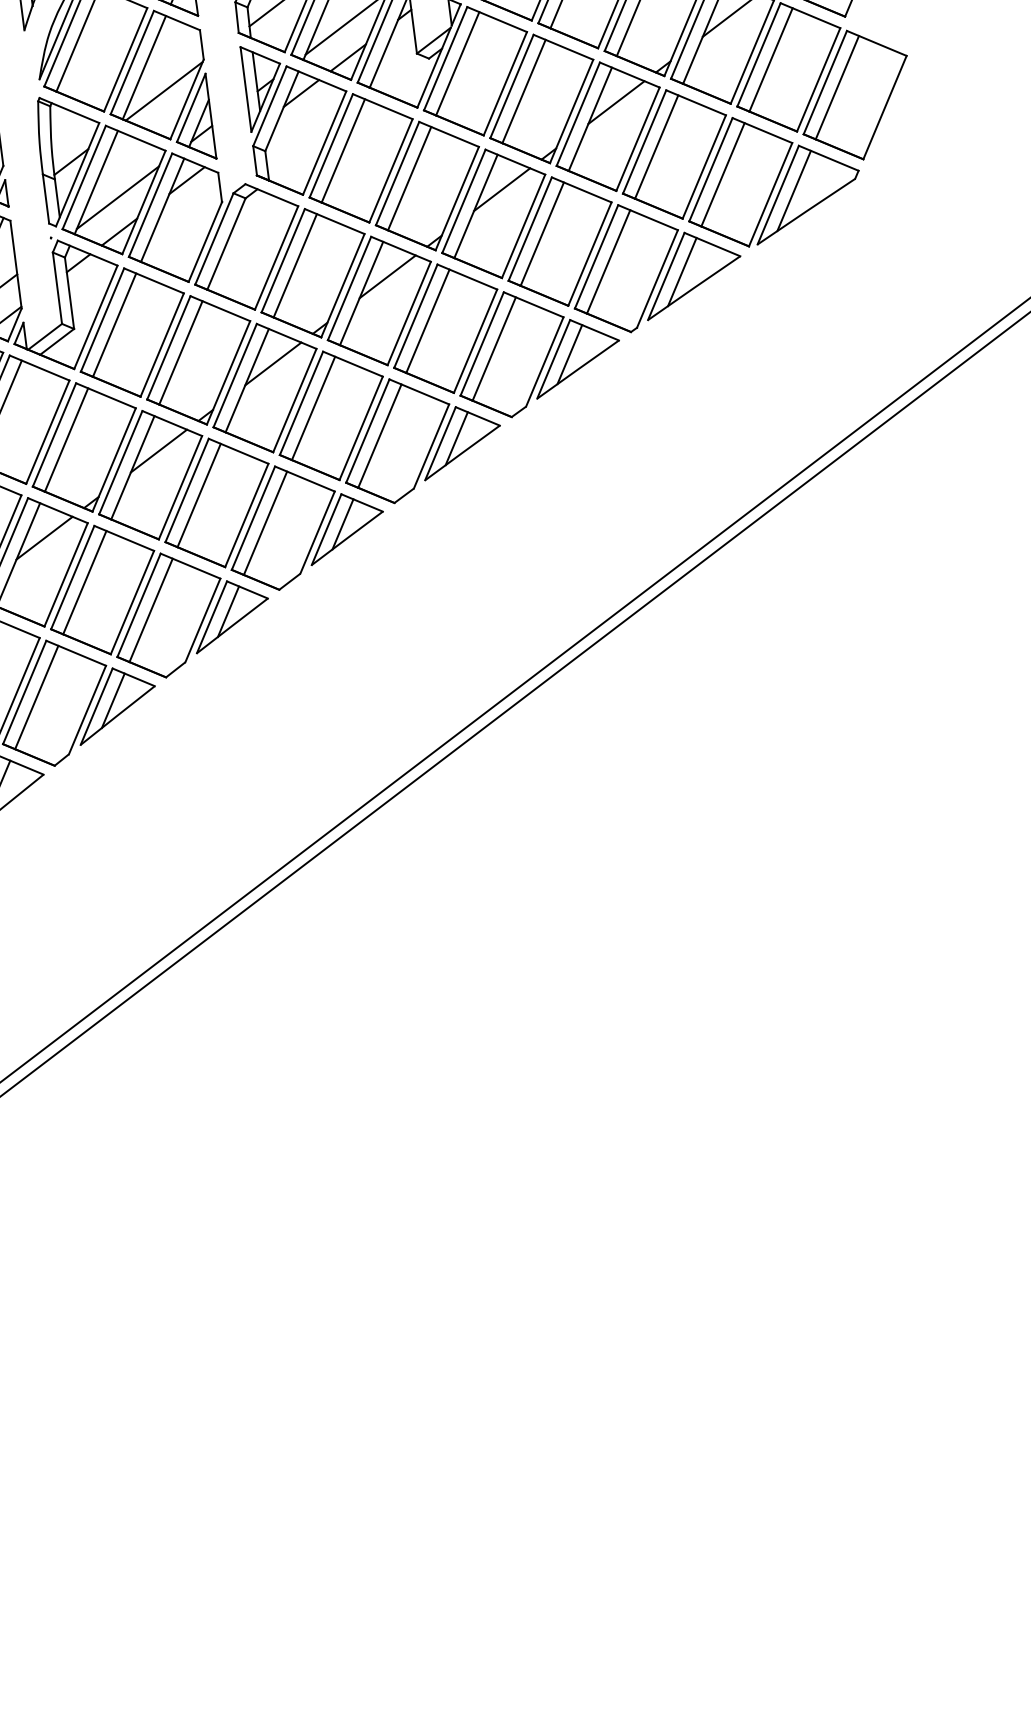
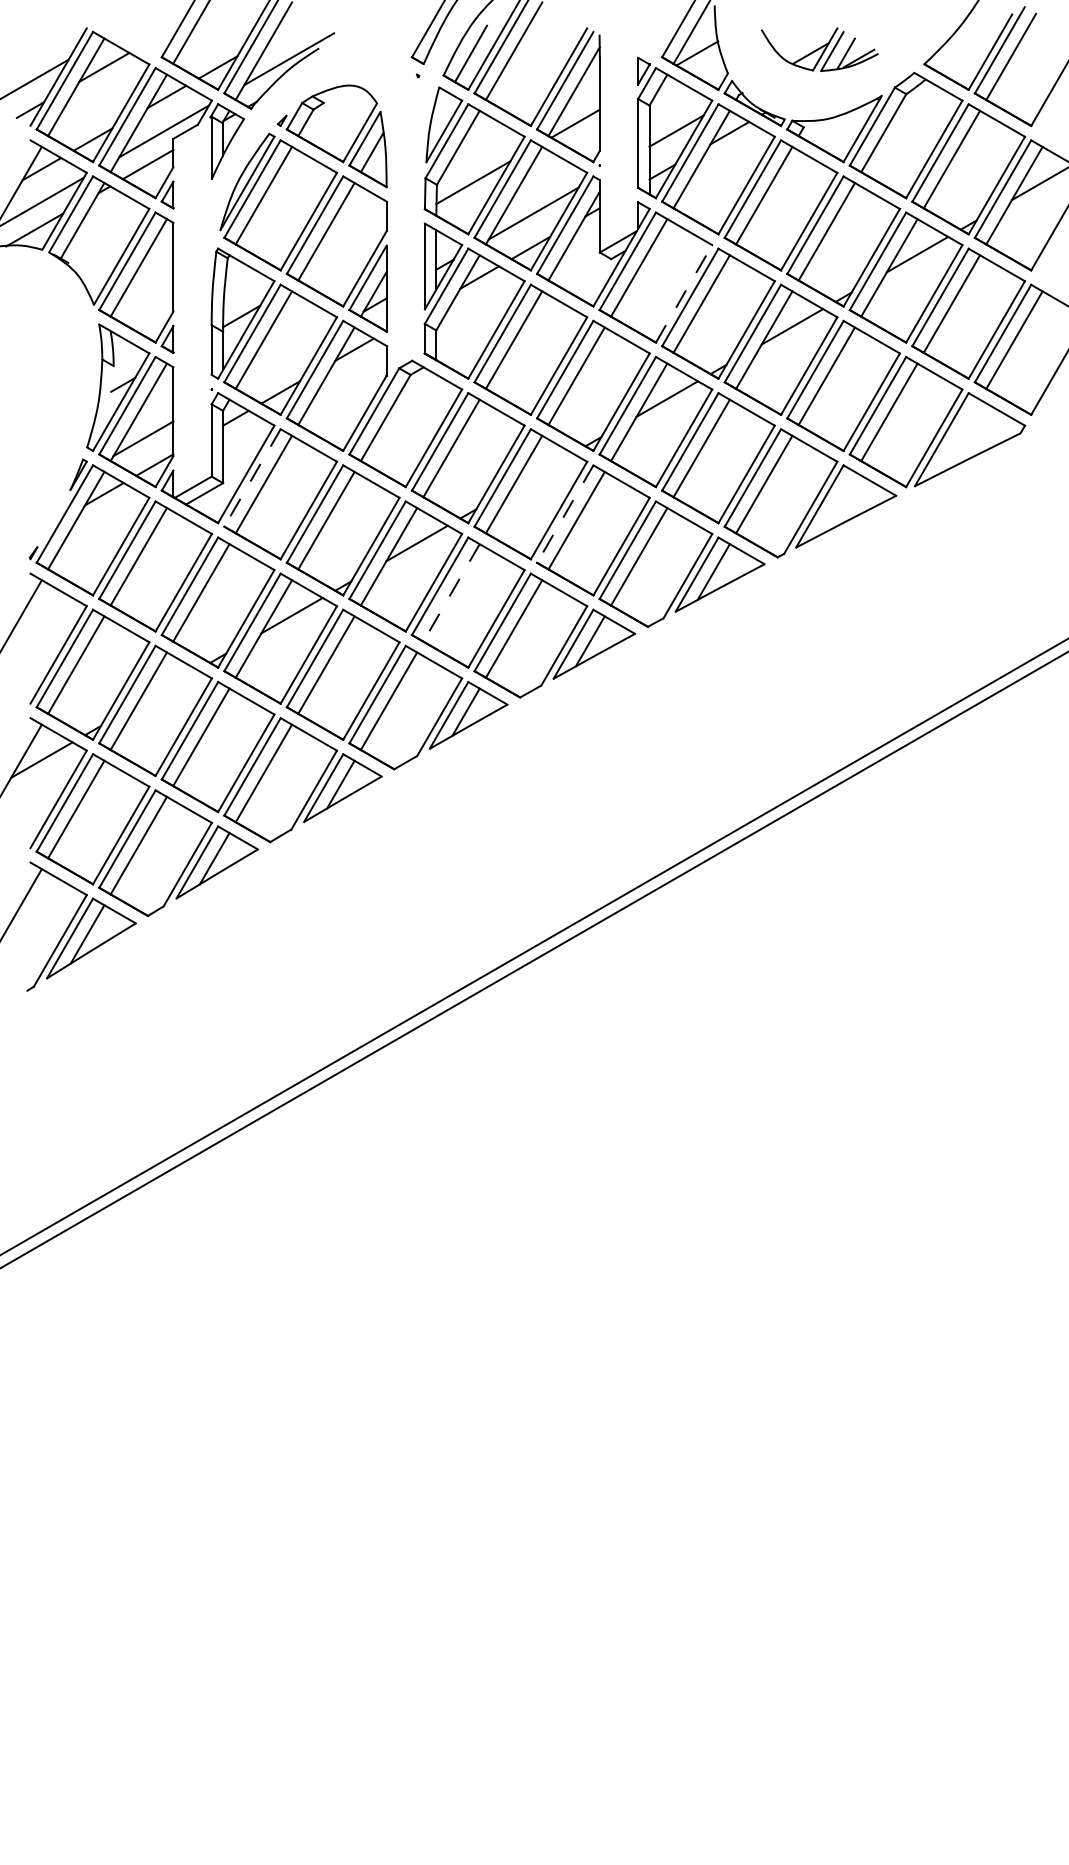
line: (505, 83) -> (684, 293), solid -> dashed
line: (164, 90) -> (343, 257), removed
line: (794, 190) -> (958, 437), removed
line: (117, 197) -> (283, 357), removed
line: (681, 271) -> (835, 503), removed
line: (387, 277) -> (541, 471), removed
line: (416, 316) -> (565, 514), solid -> dashed
line: (102, 320) -> (252, 478), solid -> dashed
line: (313, 408) -> (451, 593), solid -> dashed
line: (44, 537) -> (166, 687), removed

